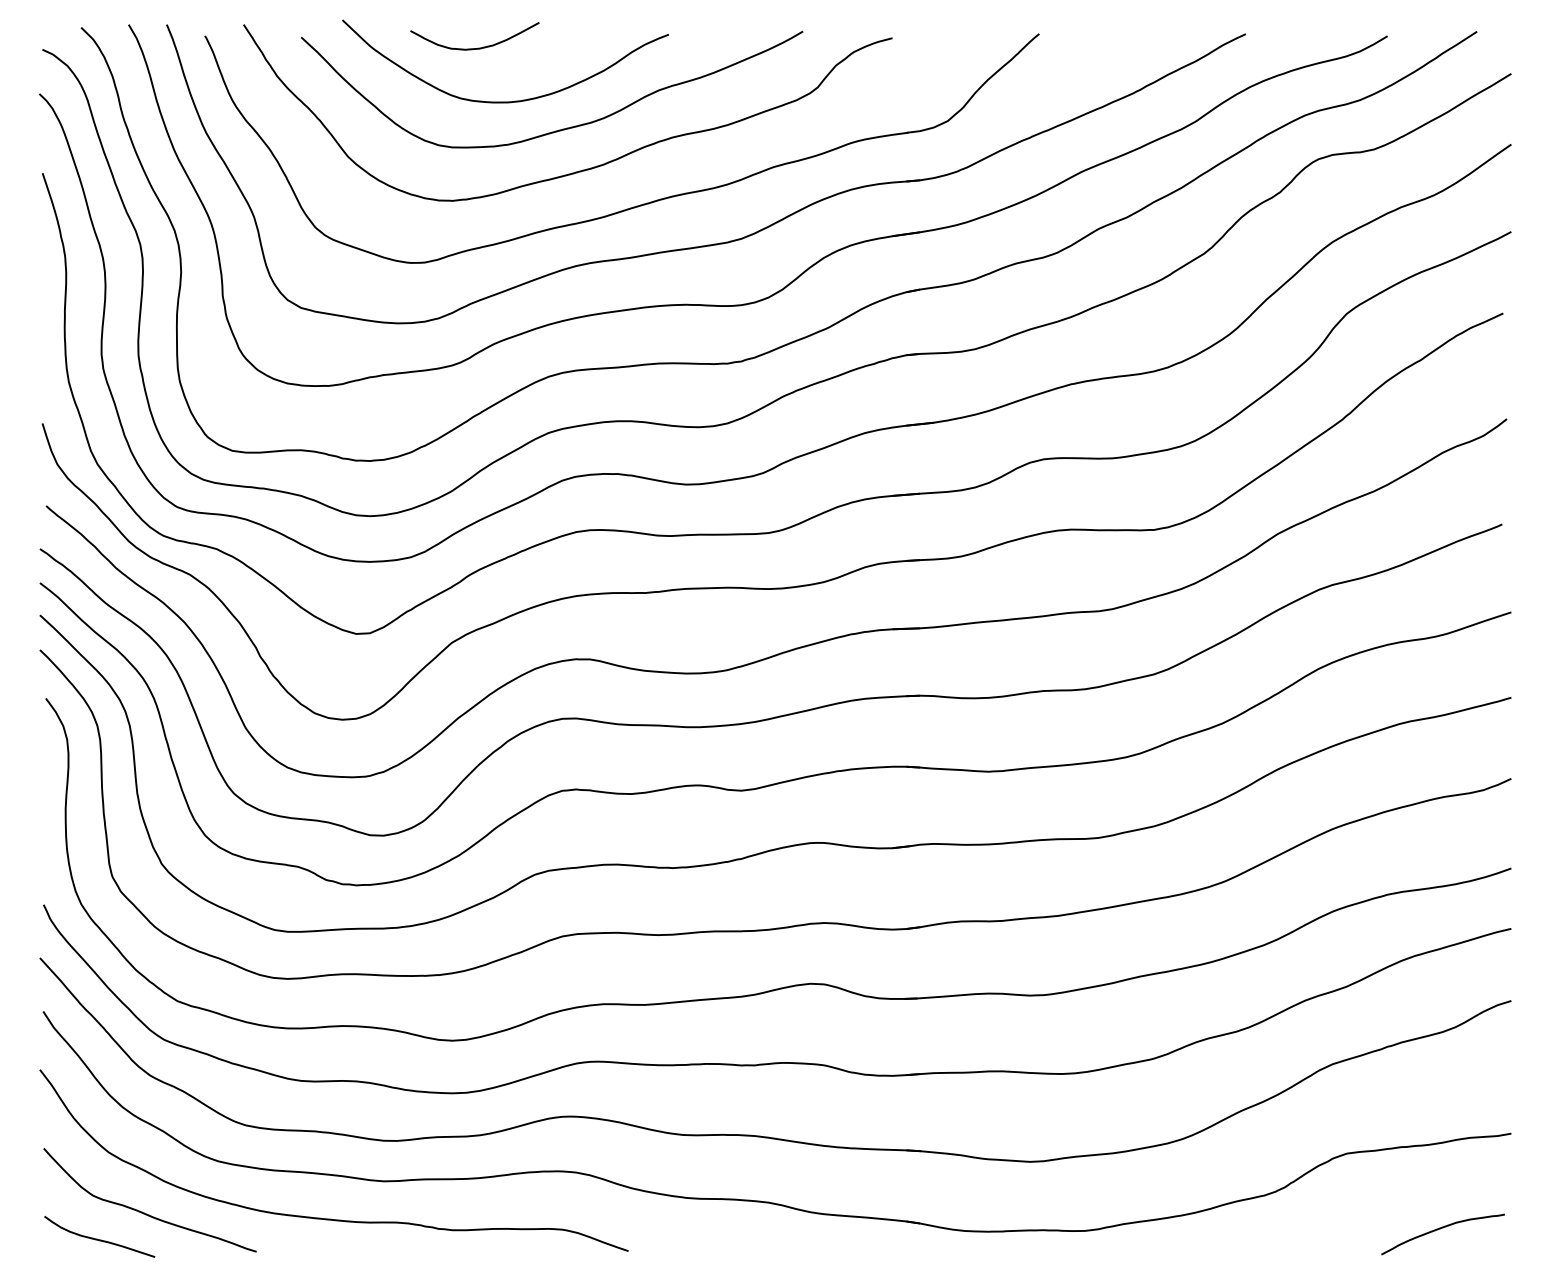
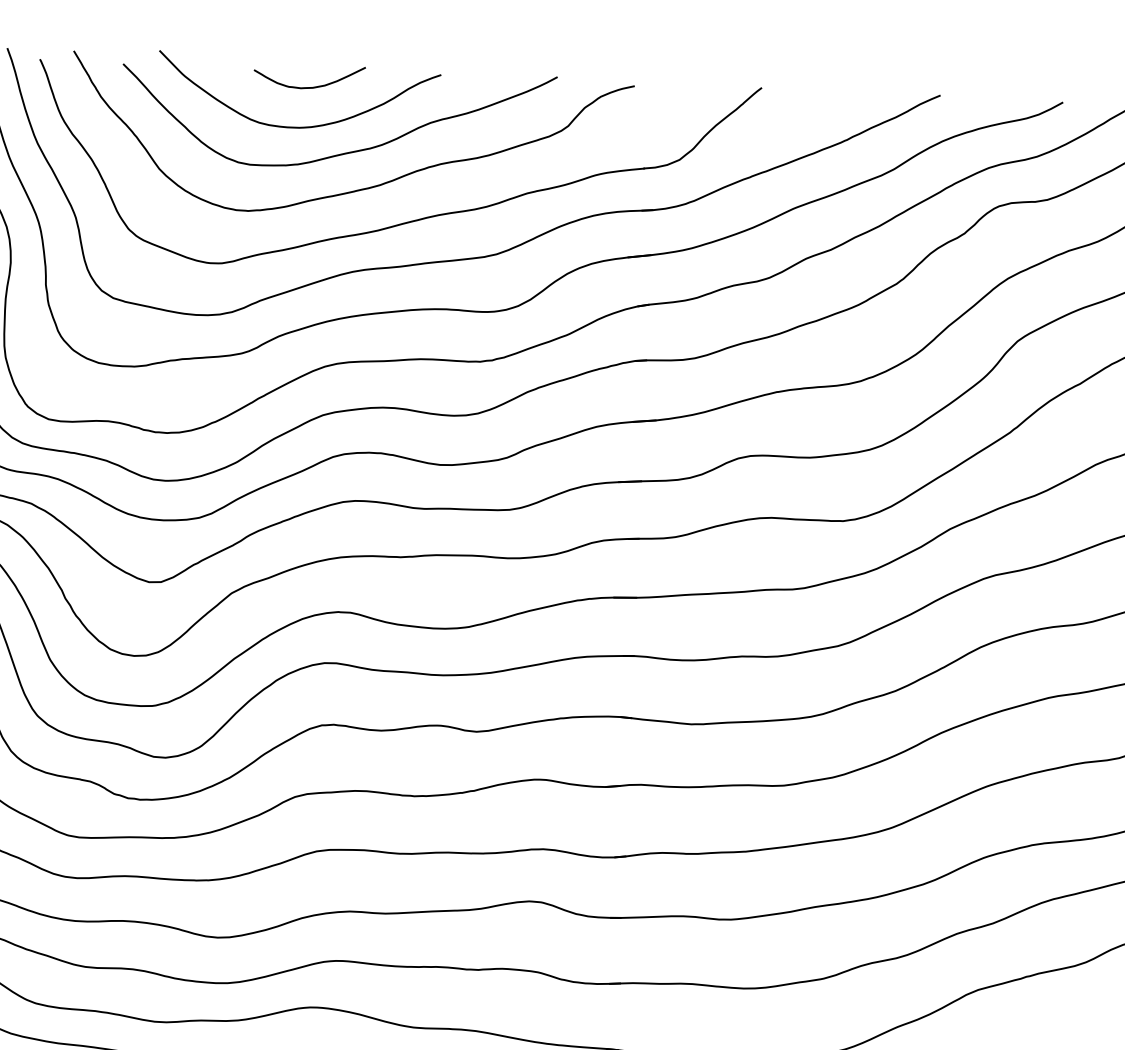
curve: (478, 47) -> (312, 86), moved

